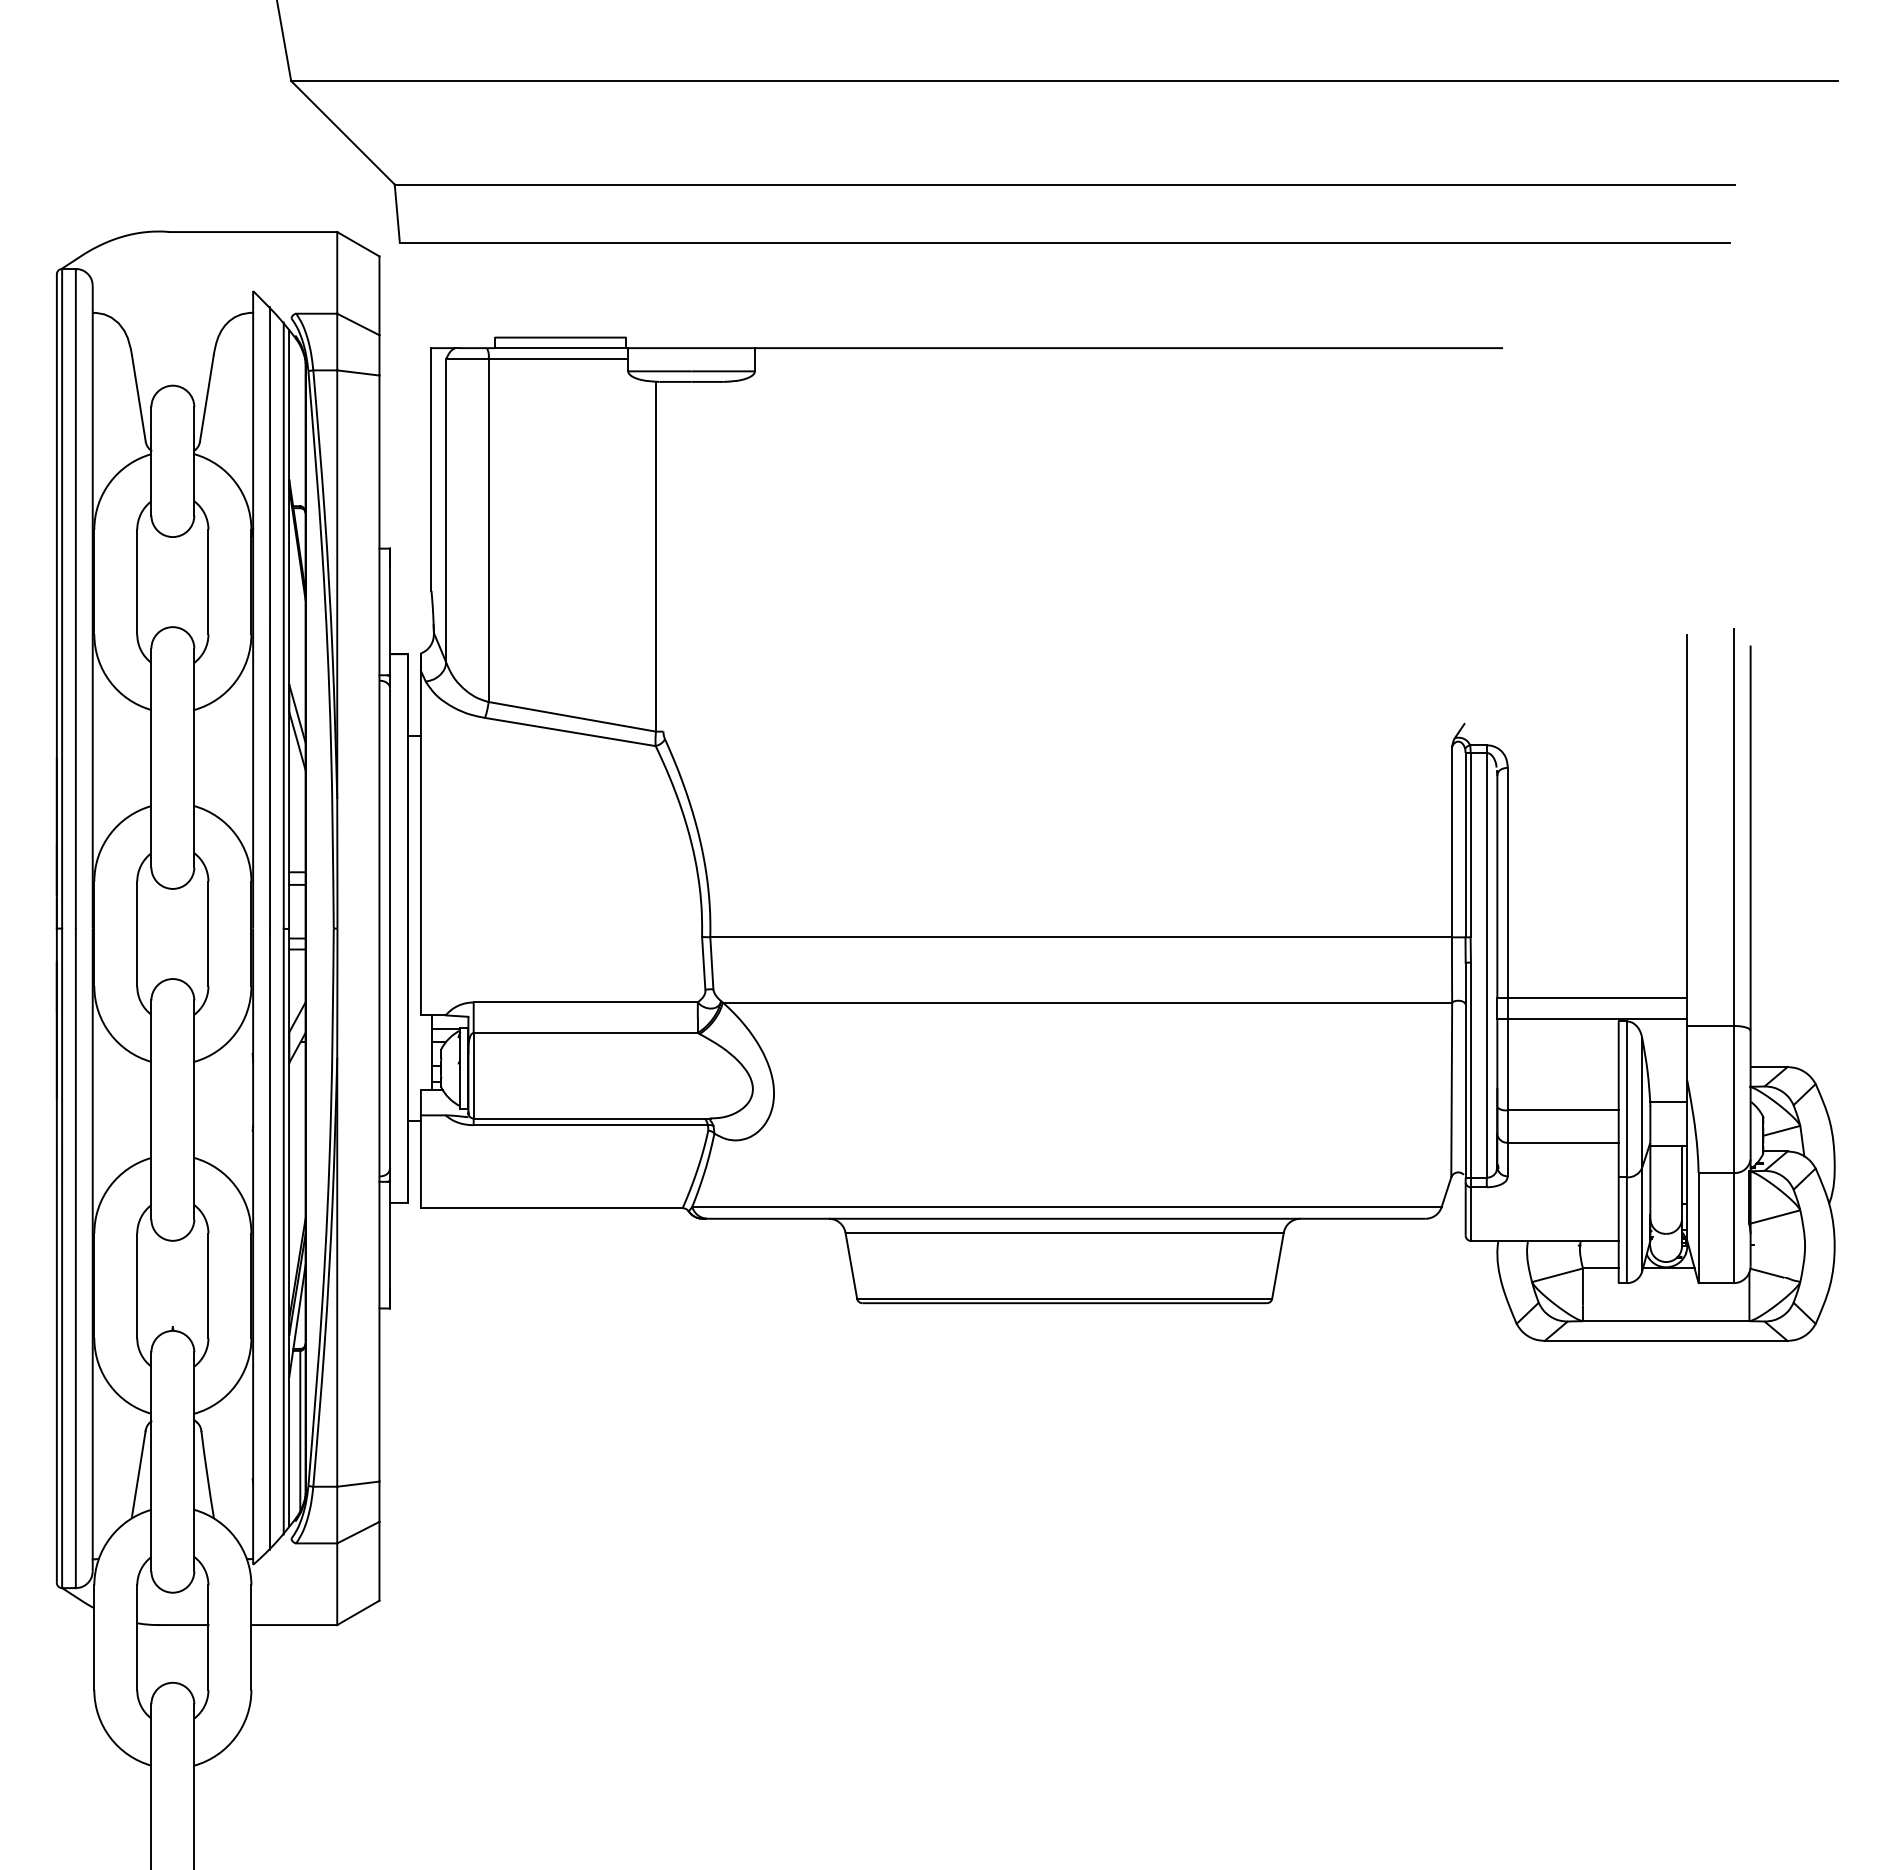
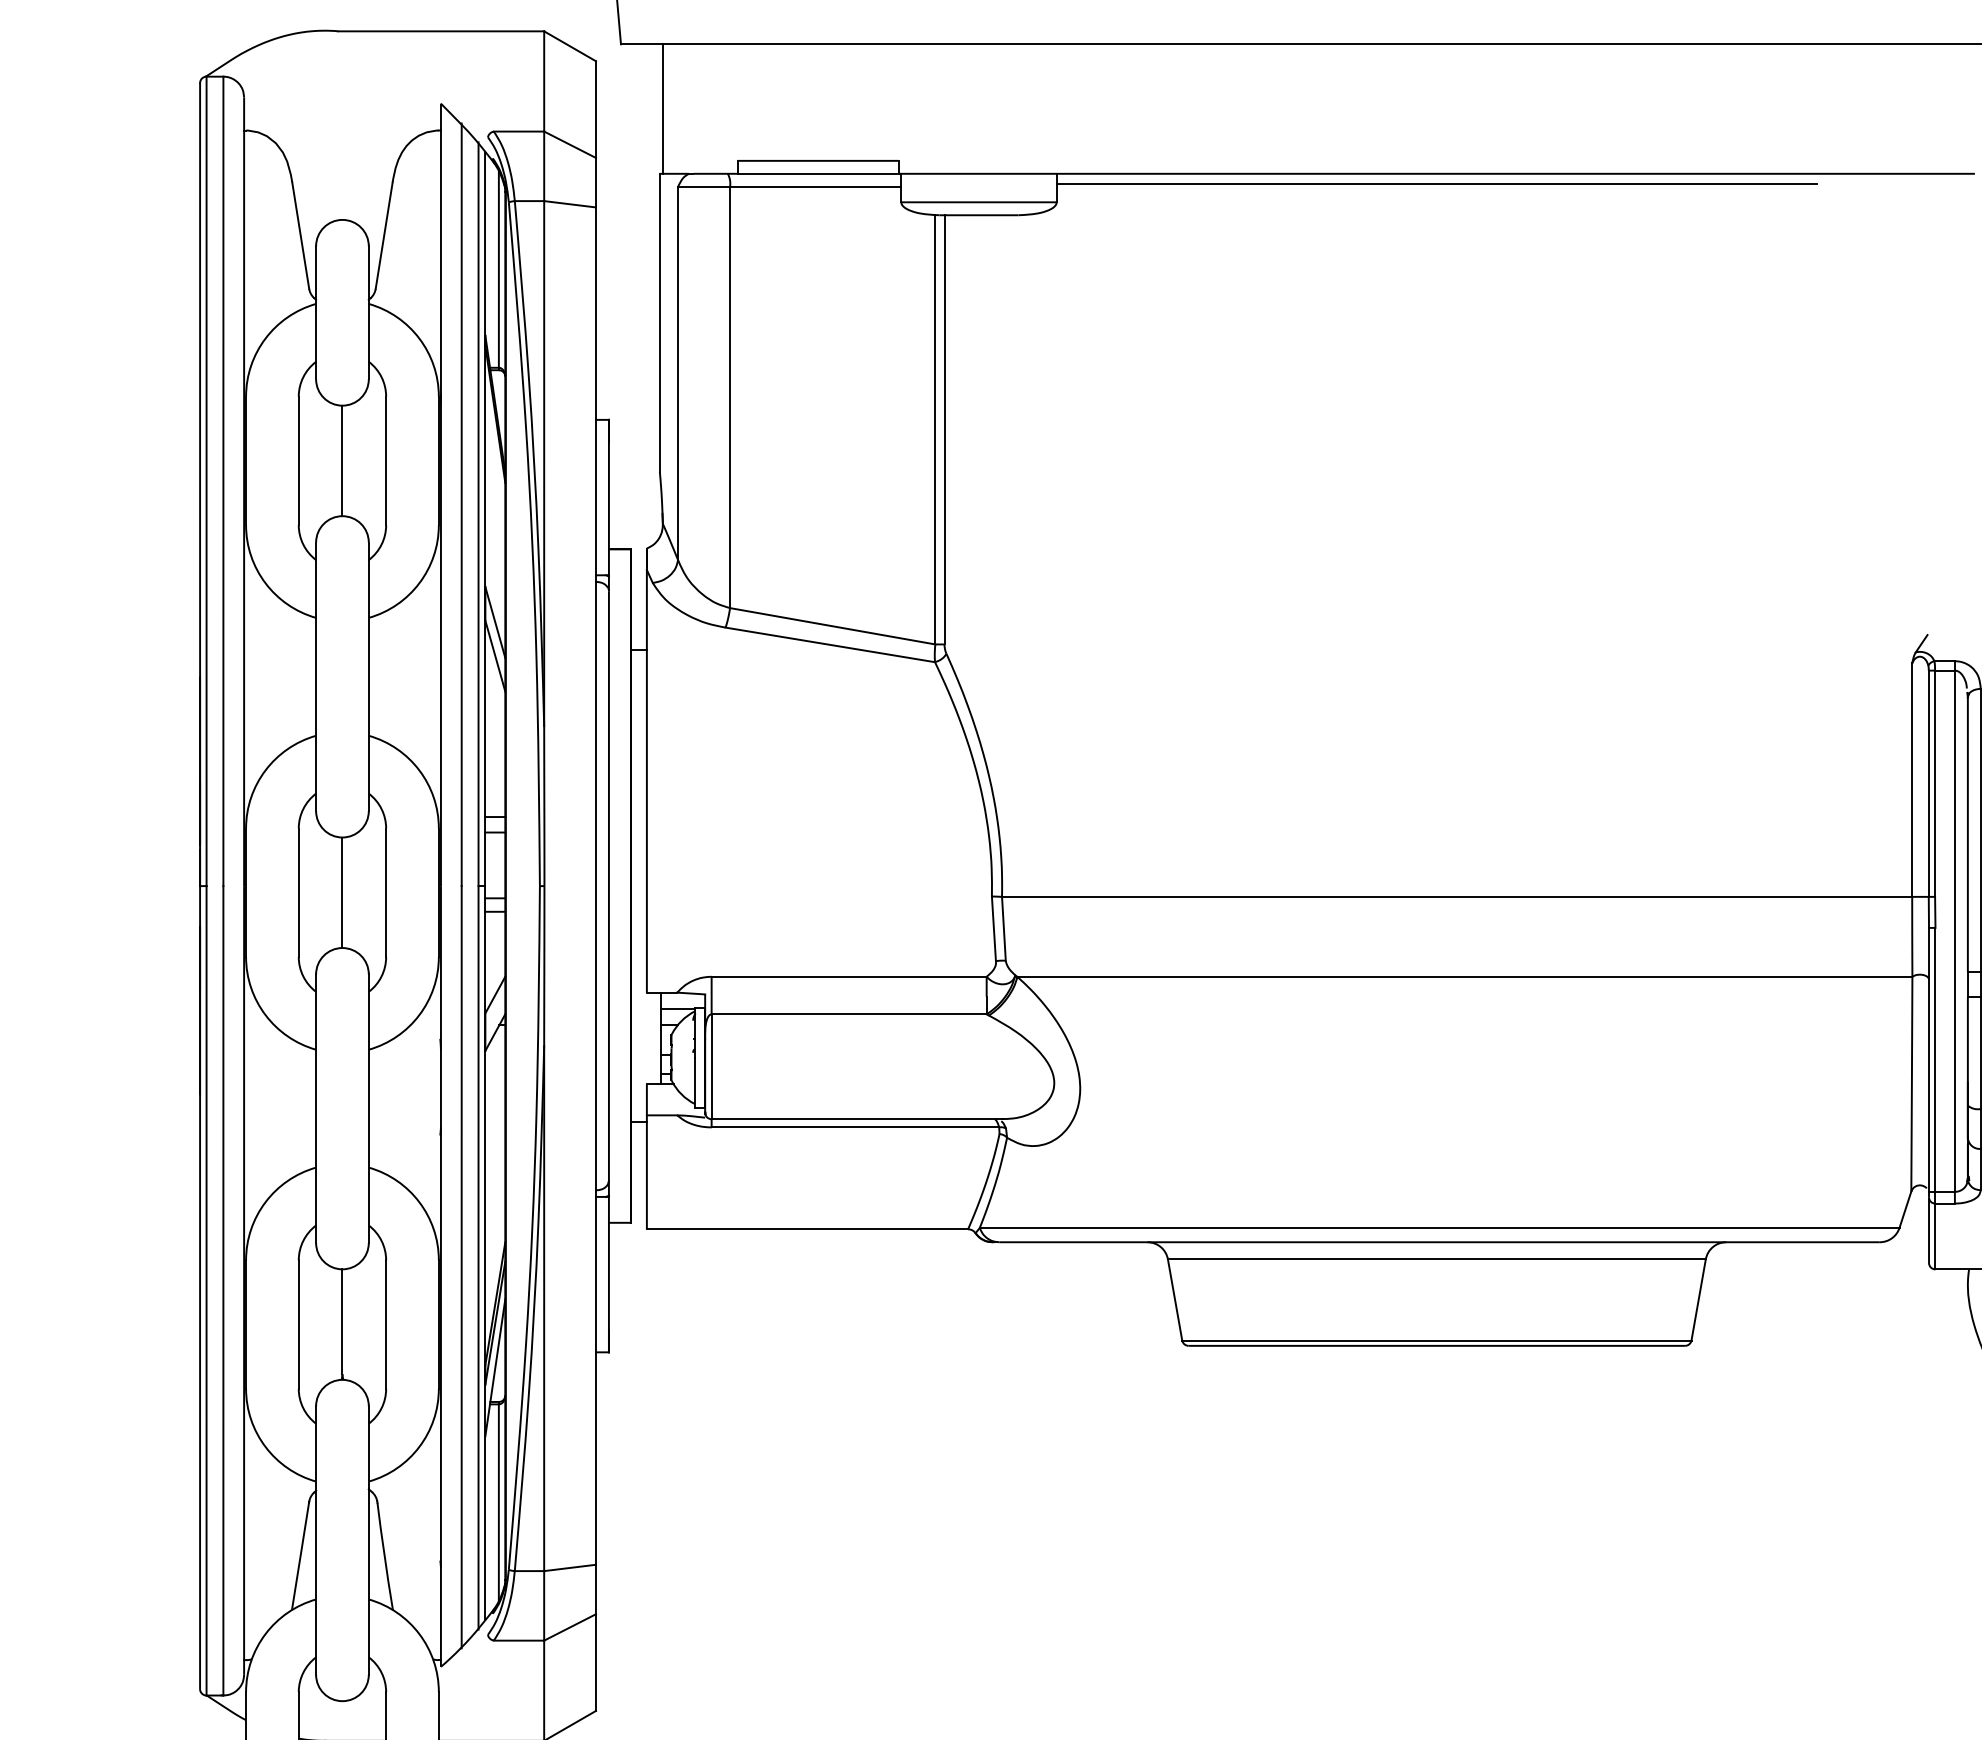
line: (434, 295) -> (663, 109), added
line: (1064, 356) -> (1436, 184), added
line: (300, 425) -> (499, 268), added
line: (663, 556) -> (944, 429), added
line: (172, 582) -> (342, 461), added
line: (172, 933) -> (342, 892), added
line: (172, 1283) -> (342, 1321), added

